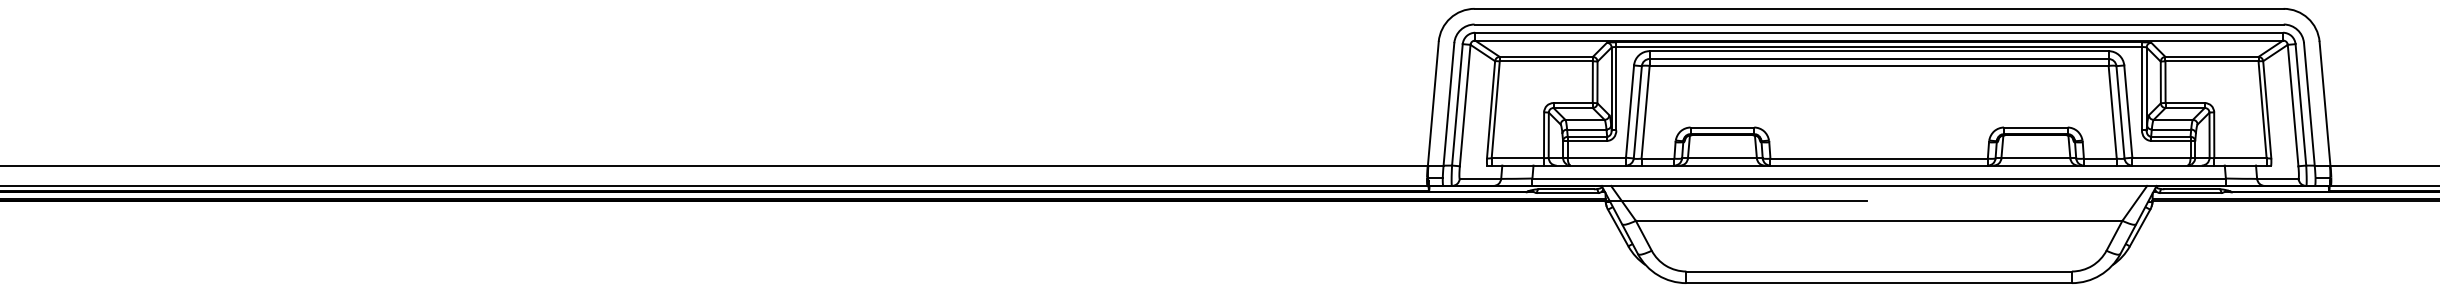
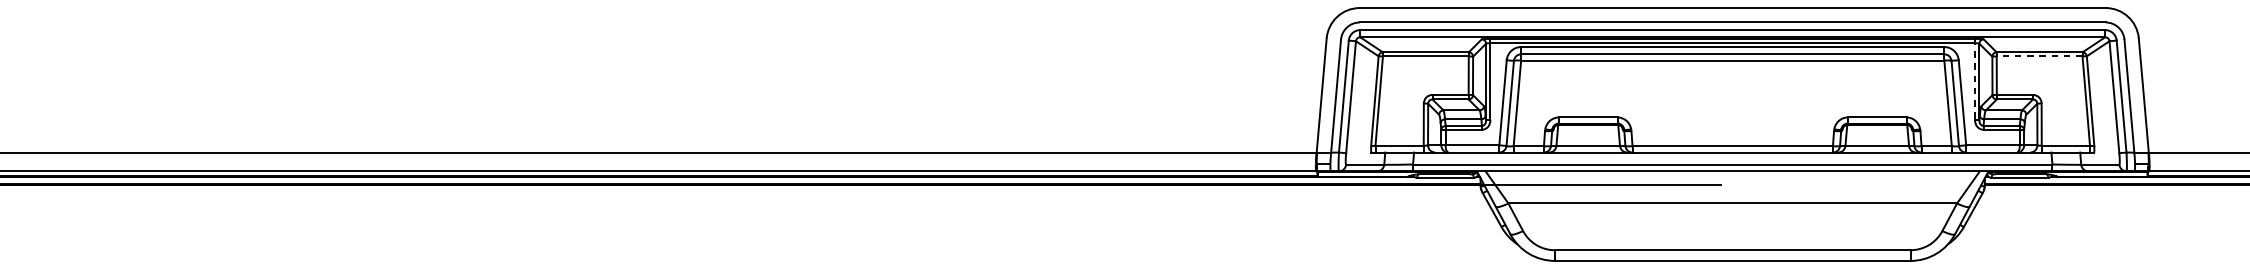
line: (2212, 61) -> (2040, 56), solid -> dashed
line: (2141, 86) -> (1974, 79), solid -> dashed

